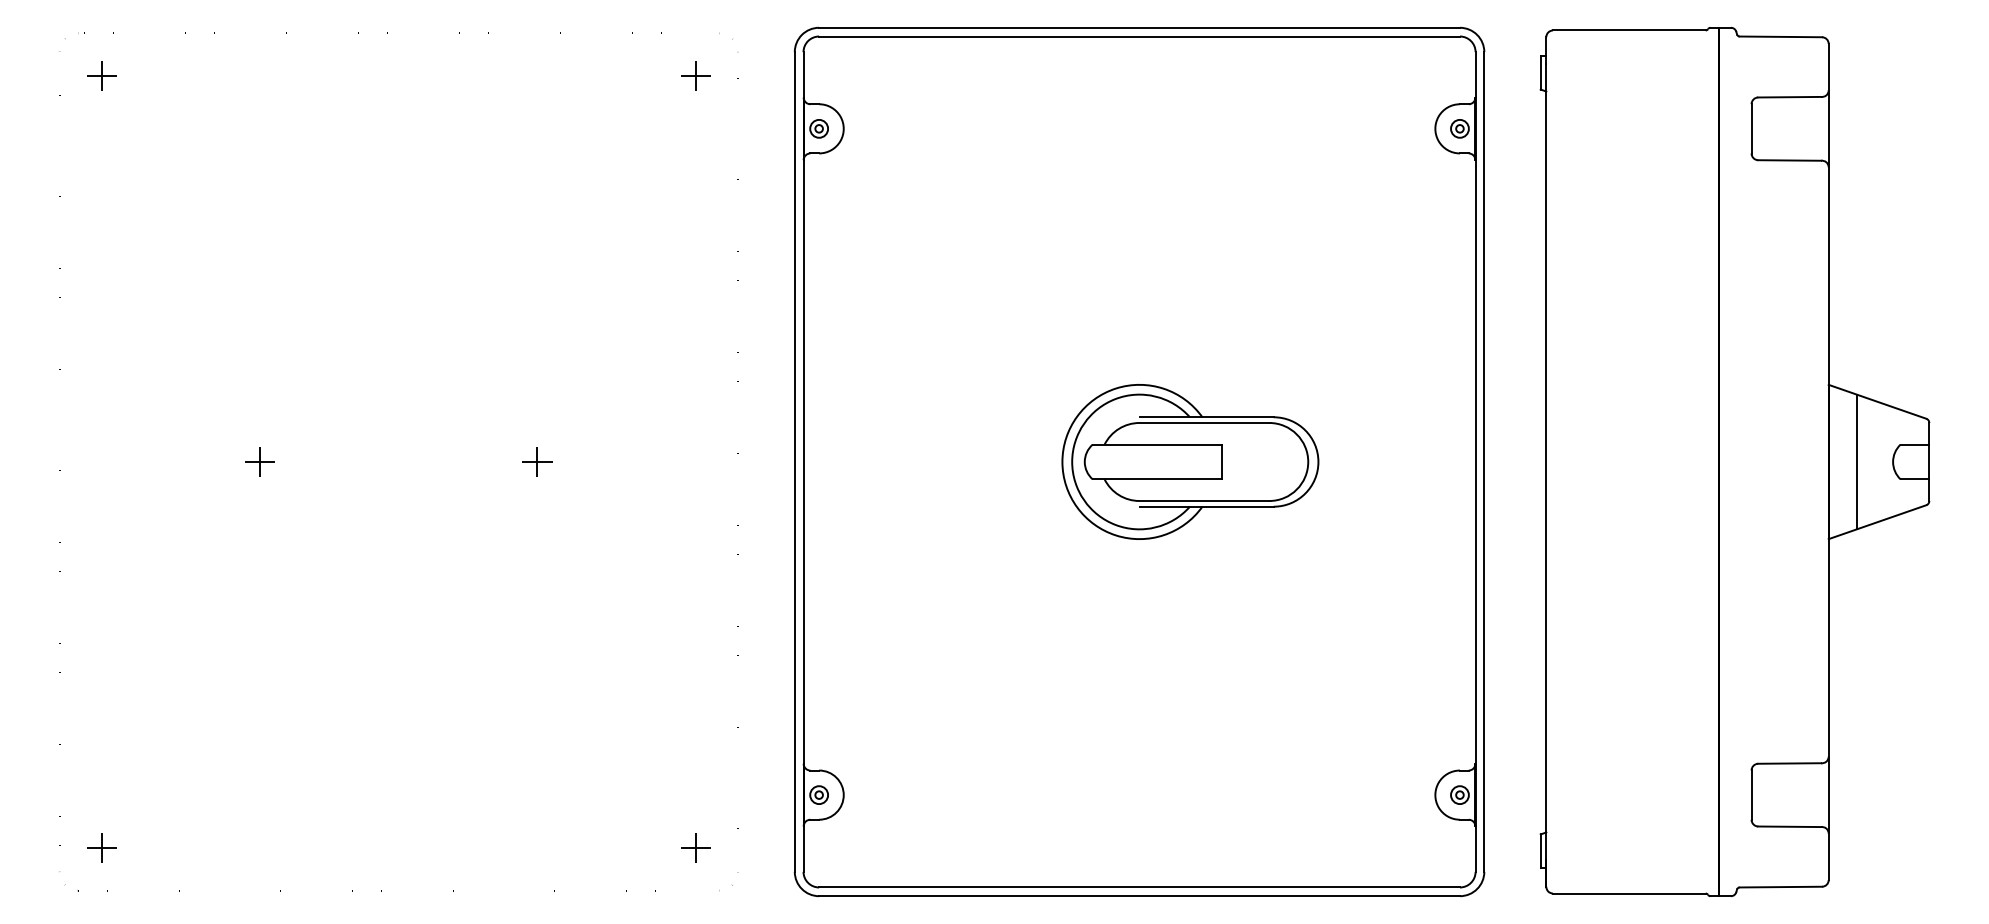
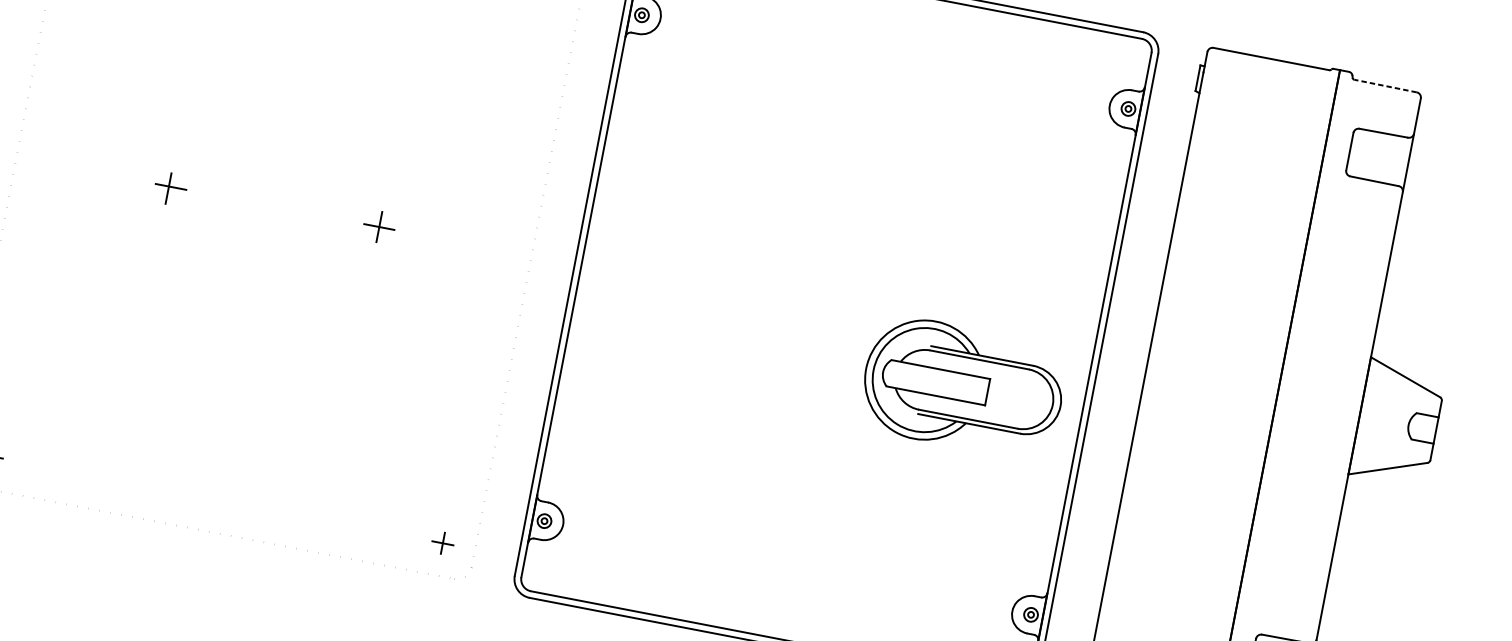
line: (1780, 36) -> (1385, 85), solid -> dashed
part: (259, 461) -> (168, 186), size x1.6
part: (537, 461) -> (379, 226), size x1.4
part: (1190, 461) -> (963, 387), moved
line: (1856, 461) -> (1380, 419), removed

